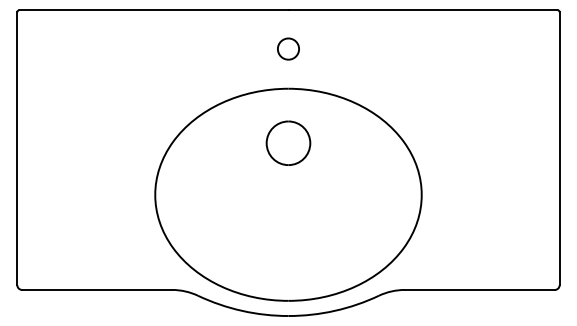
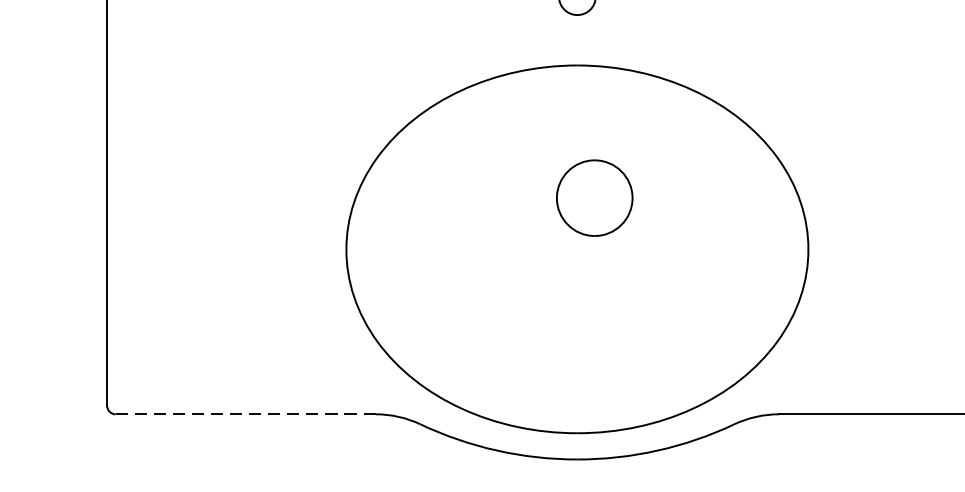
part: (288, 142) -> (594, 196), moved
line: (97, 289) -> (246, 413), solid -> dashed

